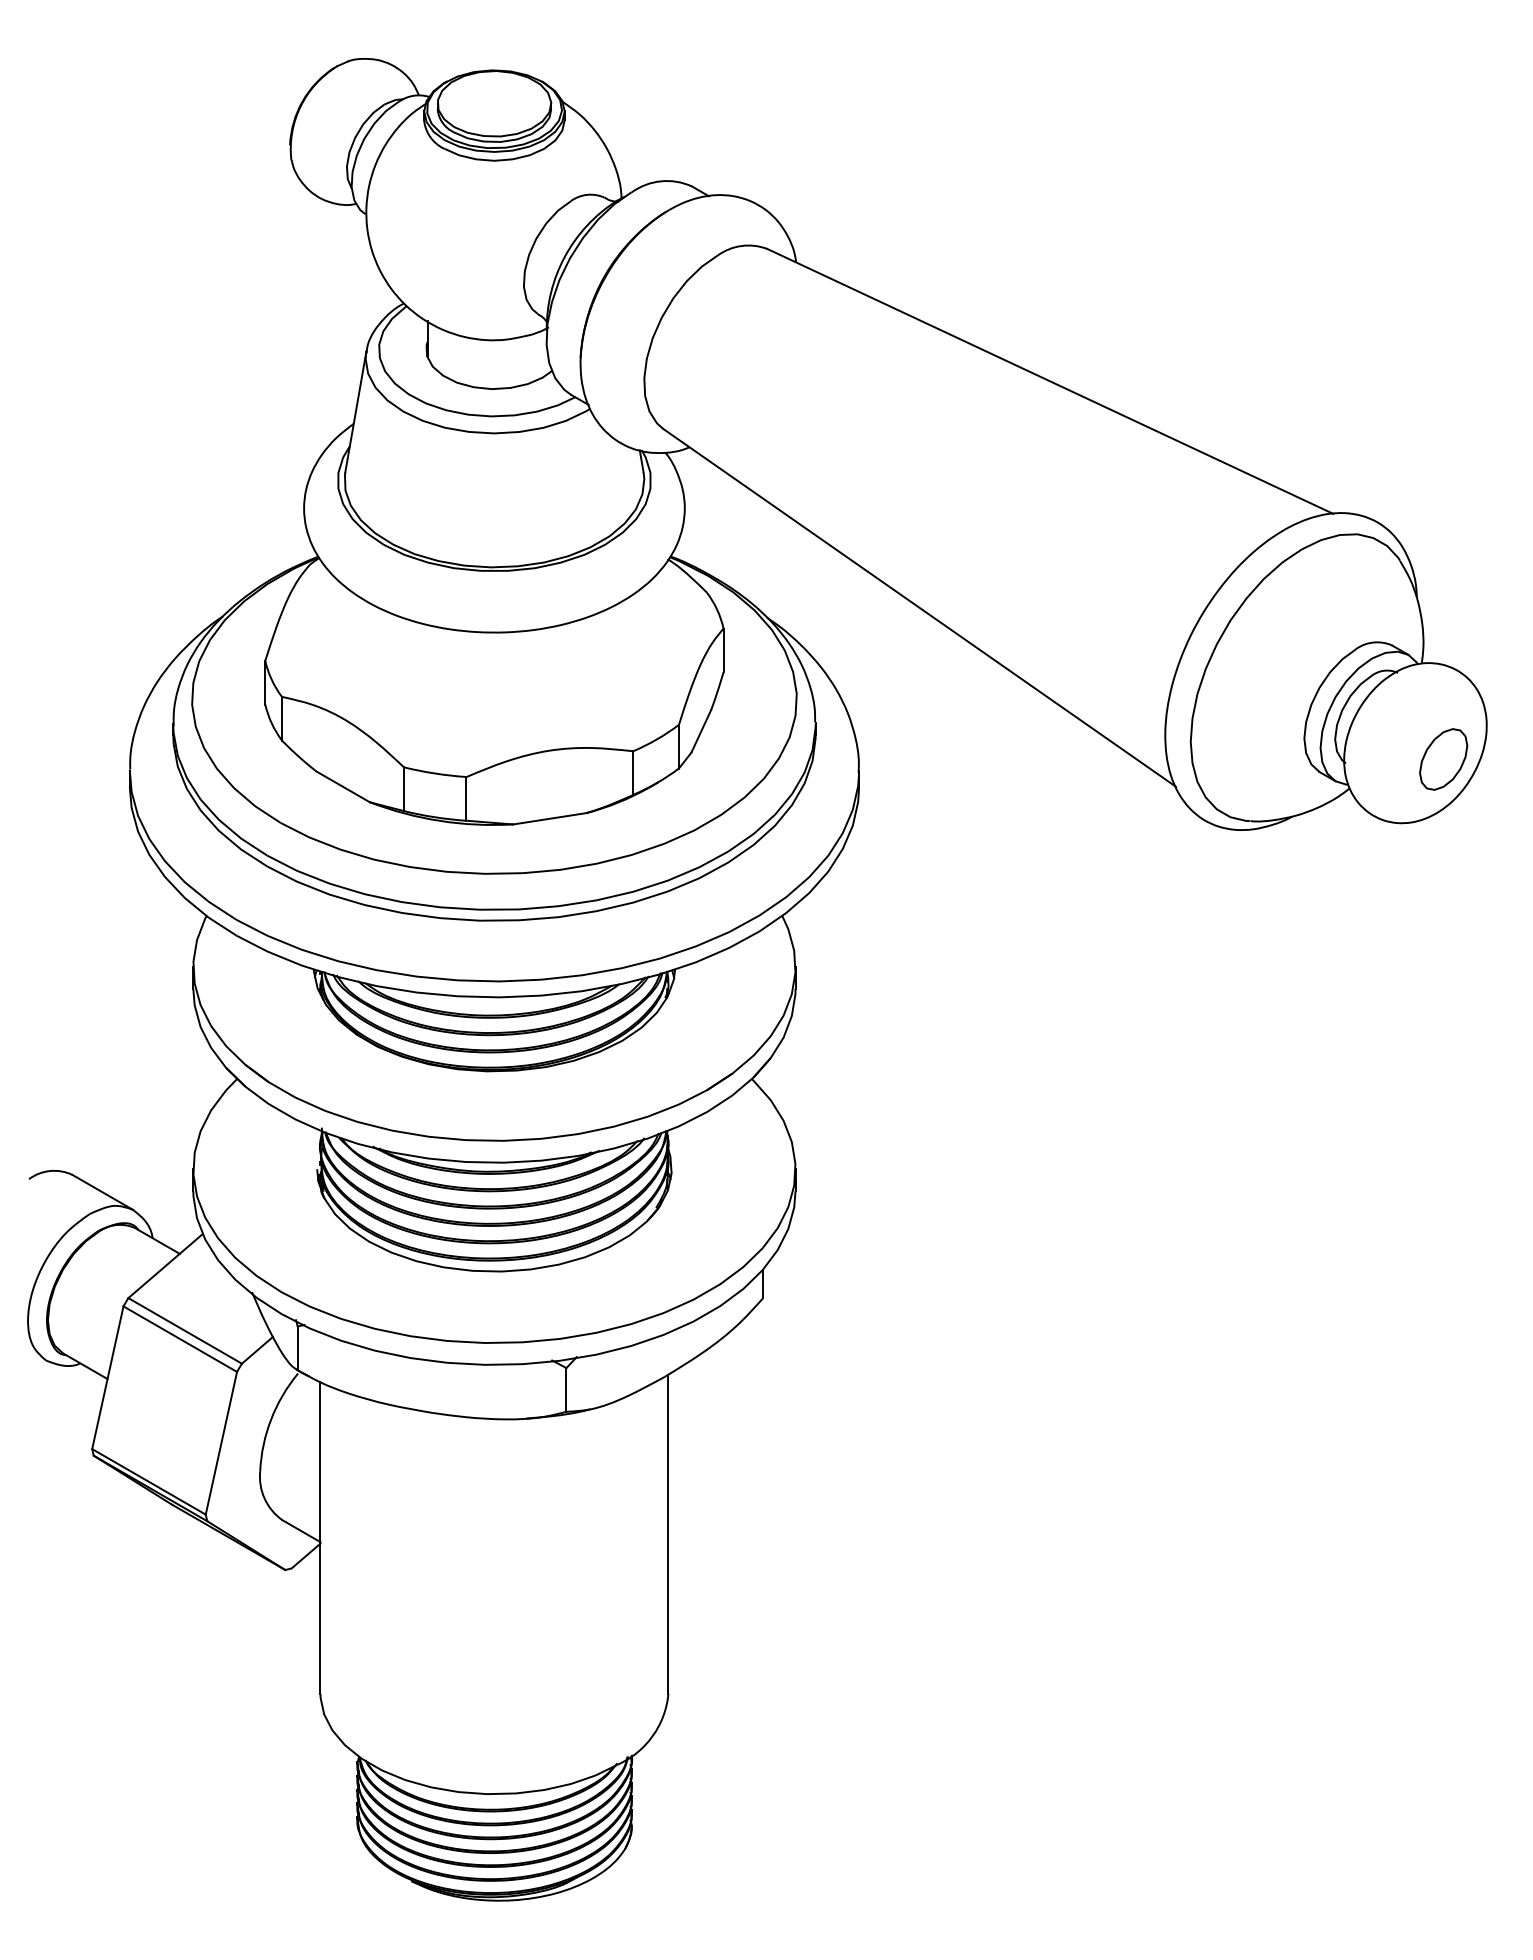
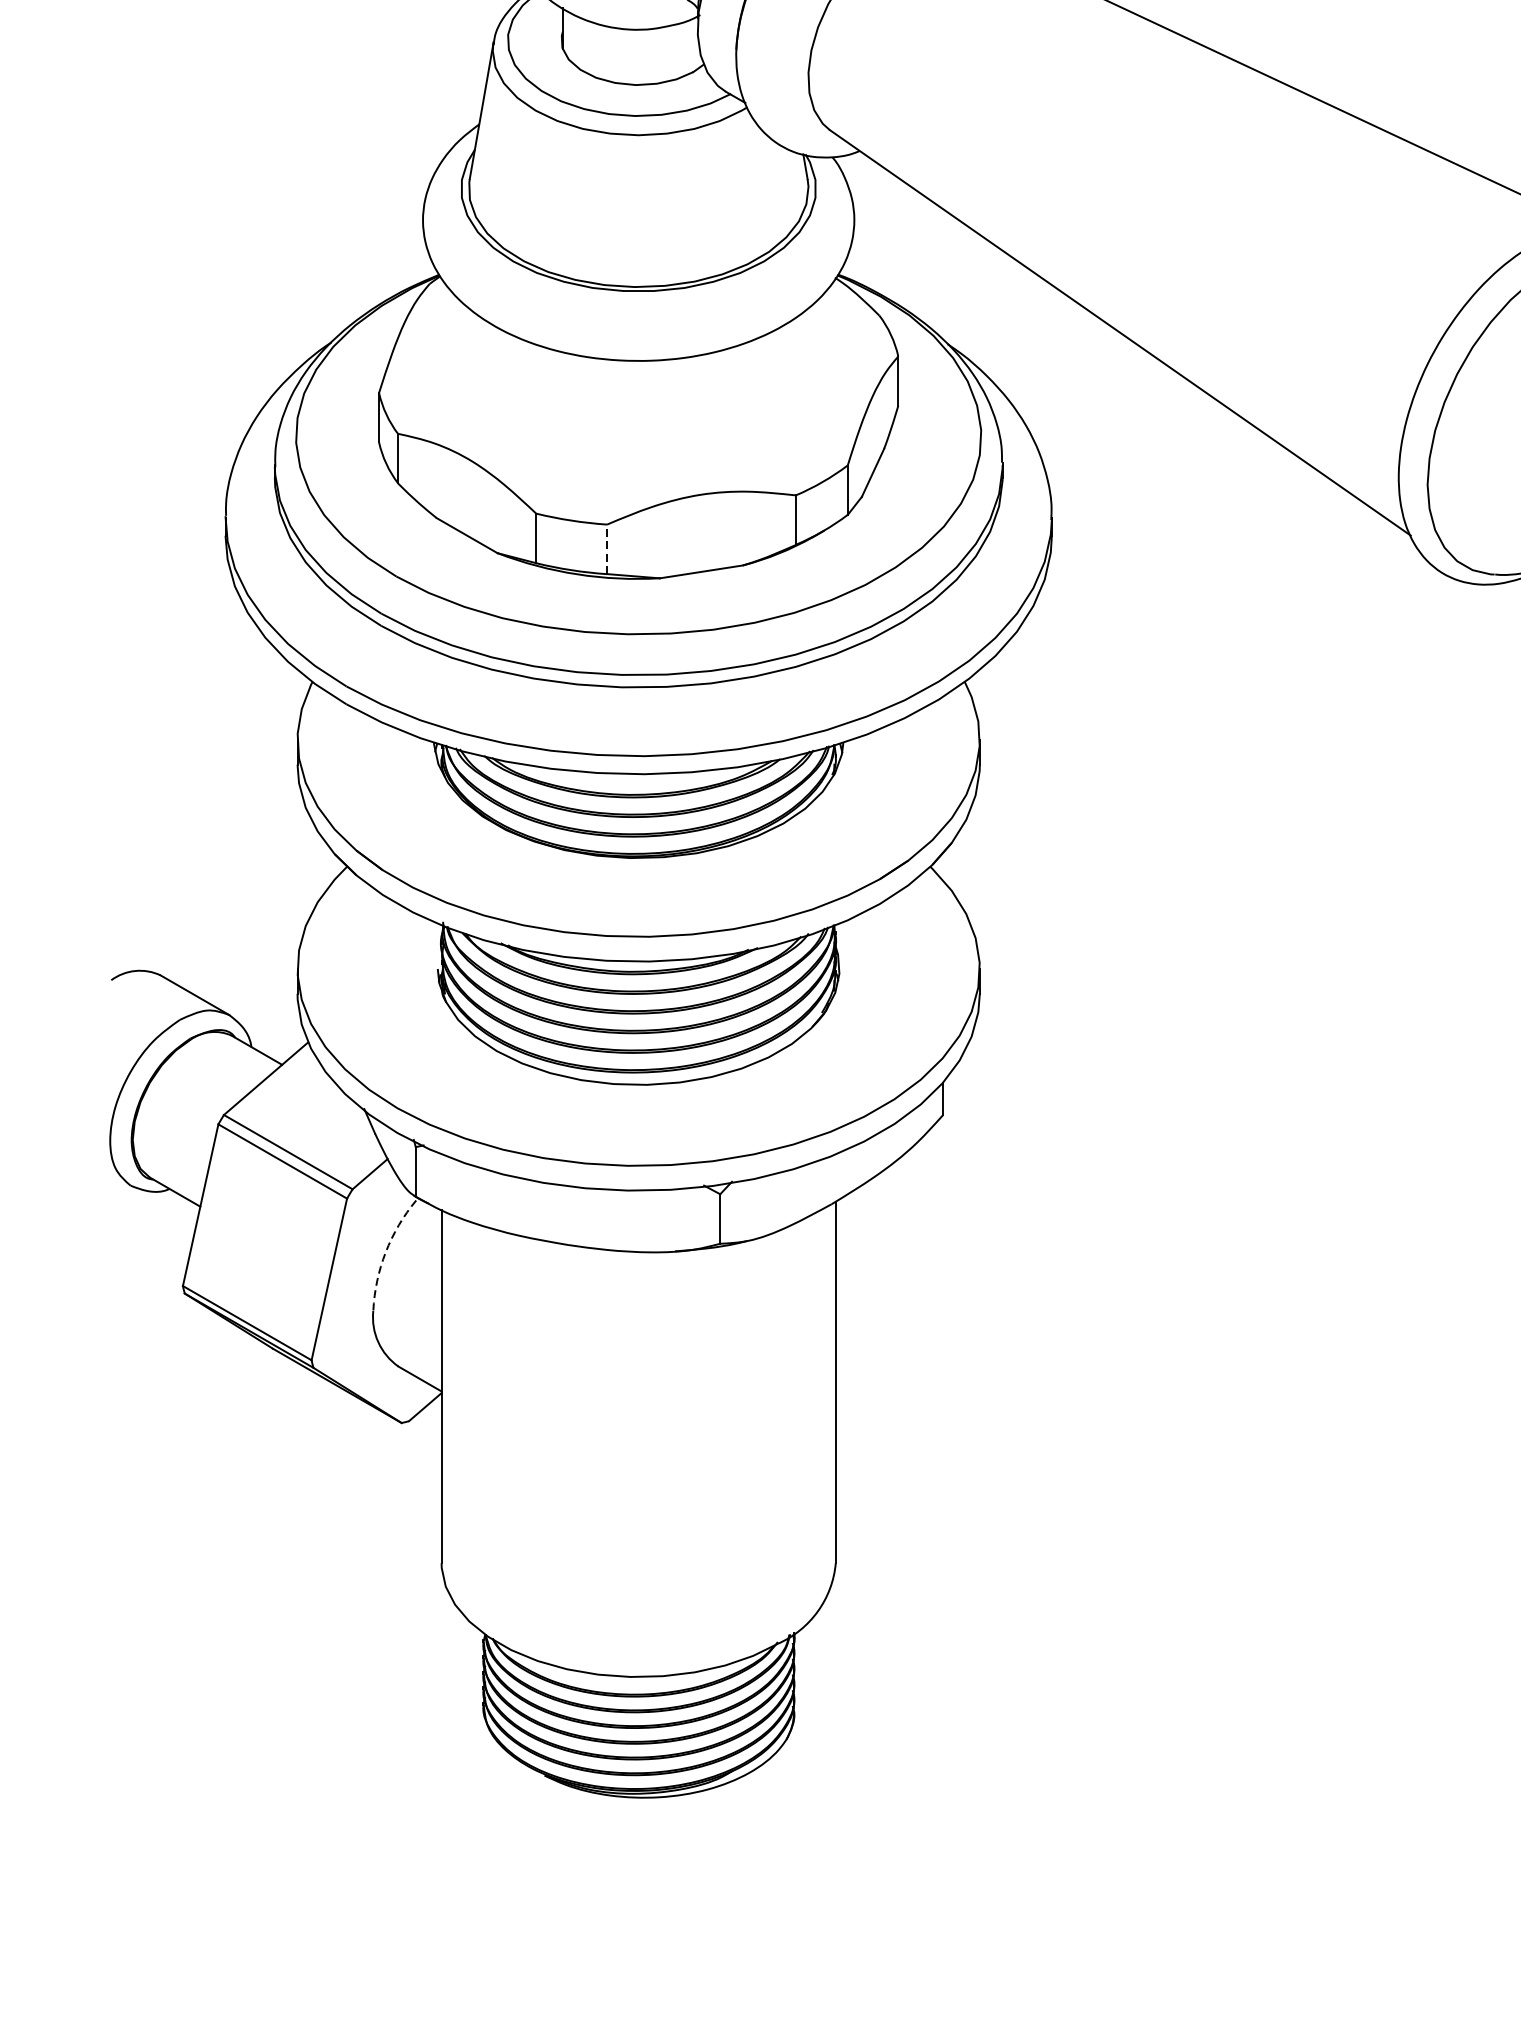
line: (466, 798) -> (607, 548), solid -> dashed
arc: (271, 1419) -> (386, 1252), solid -> dashed

